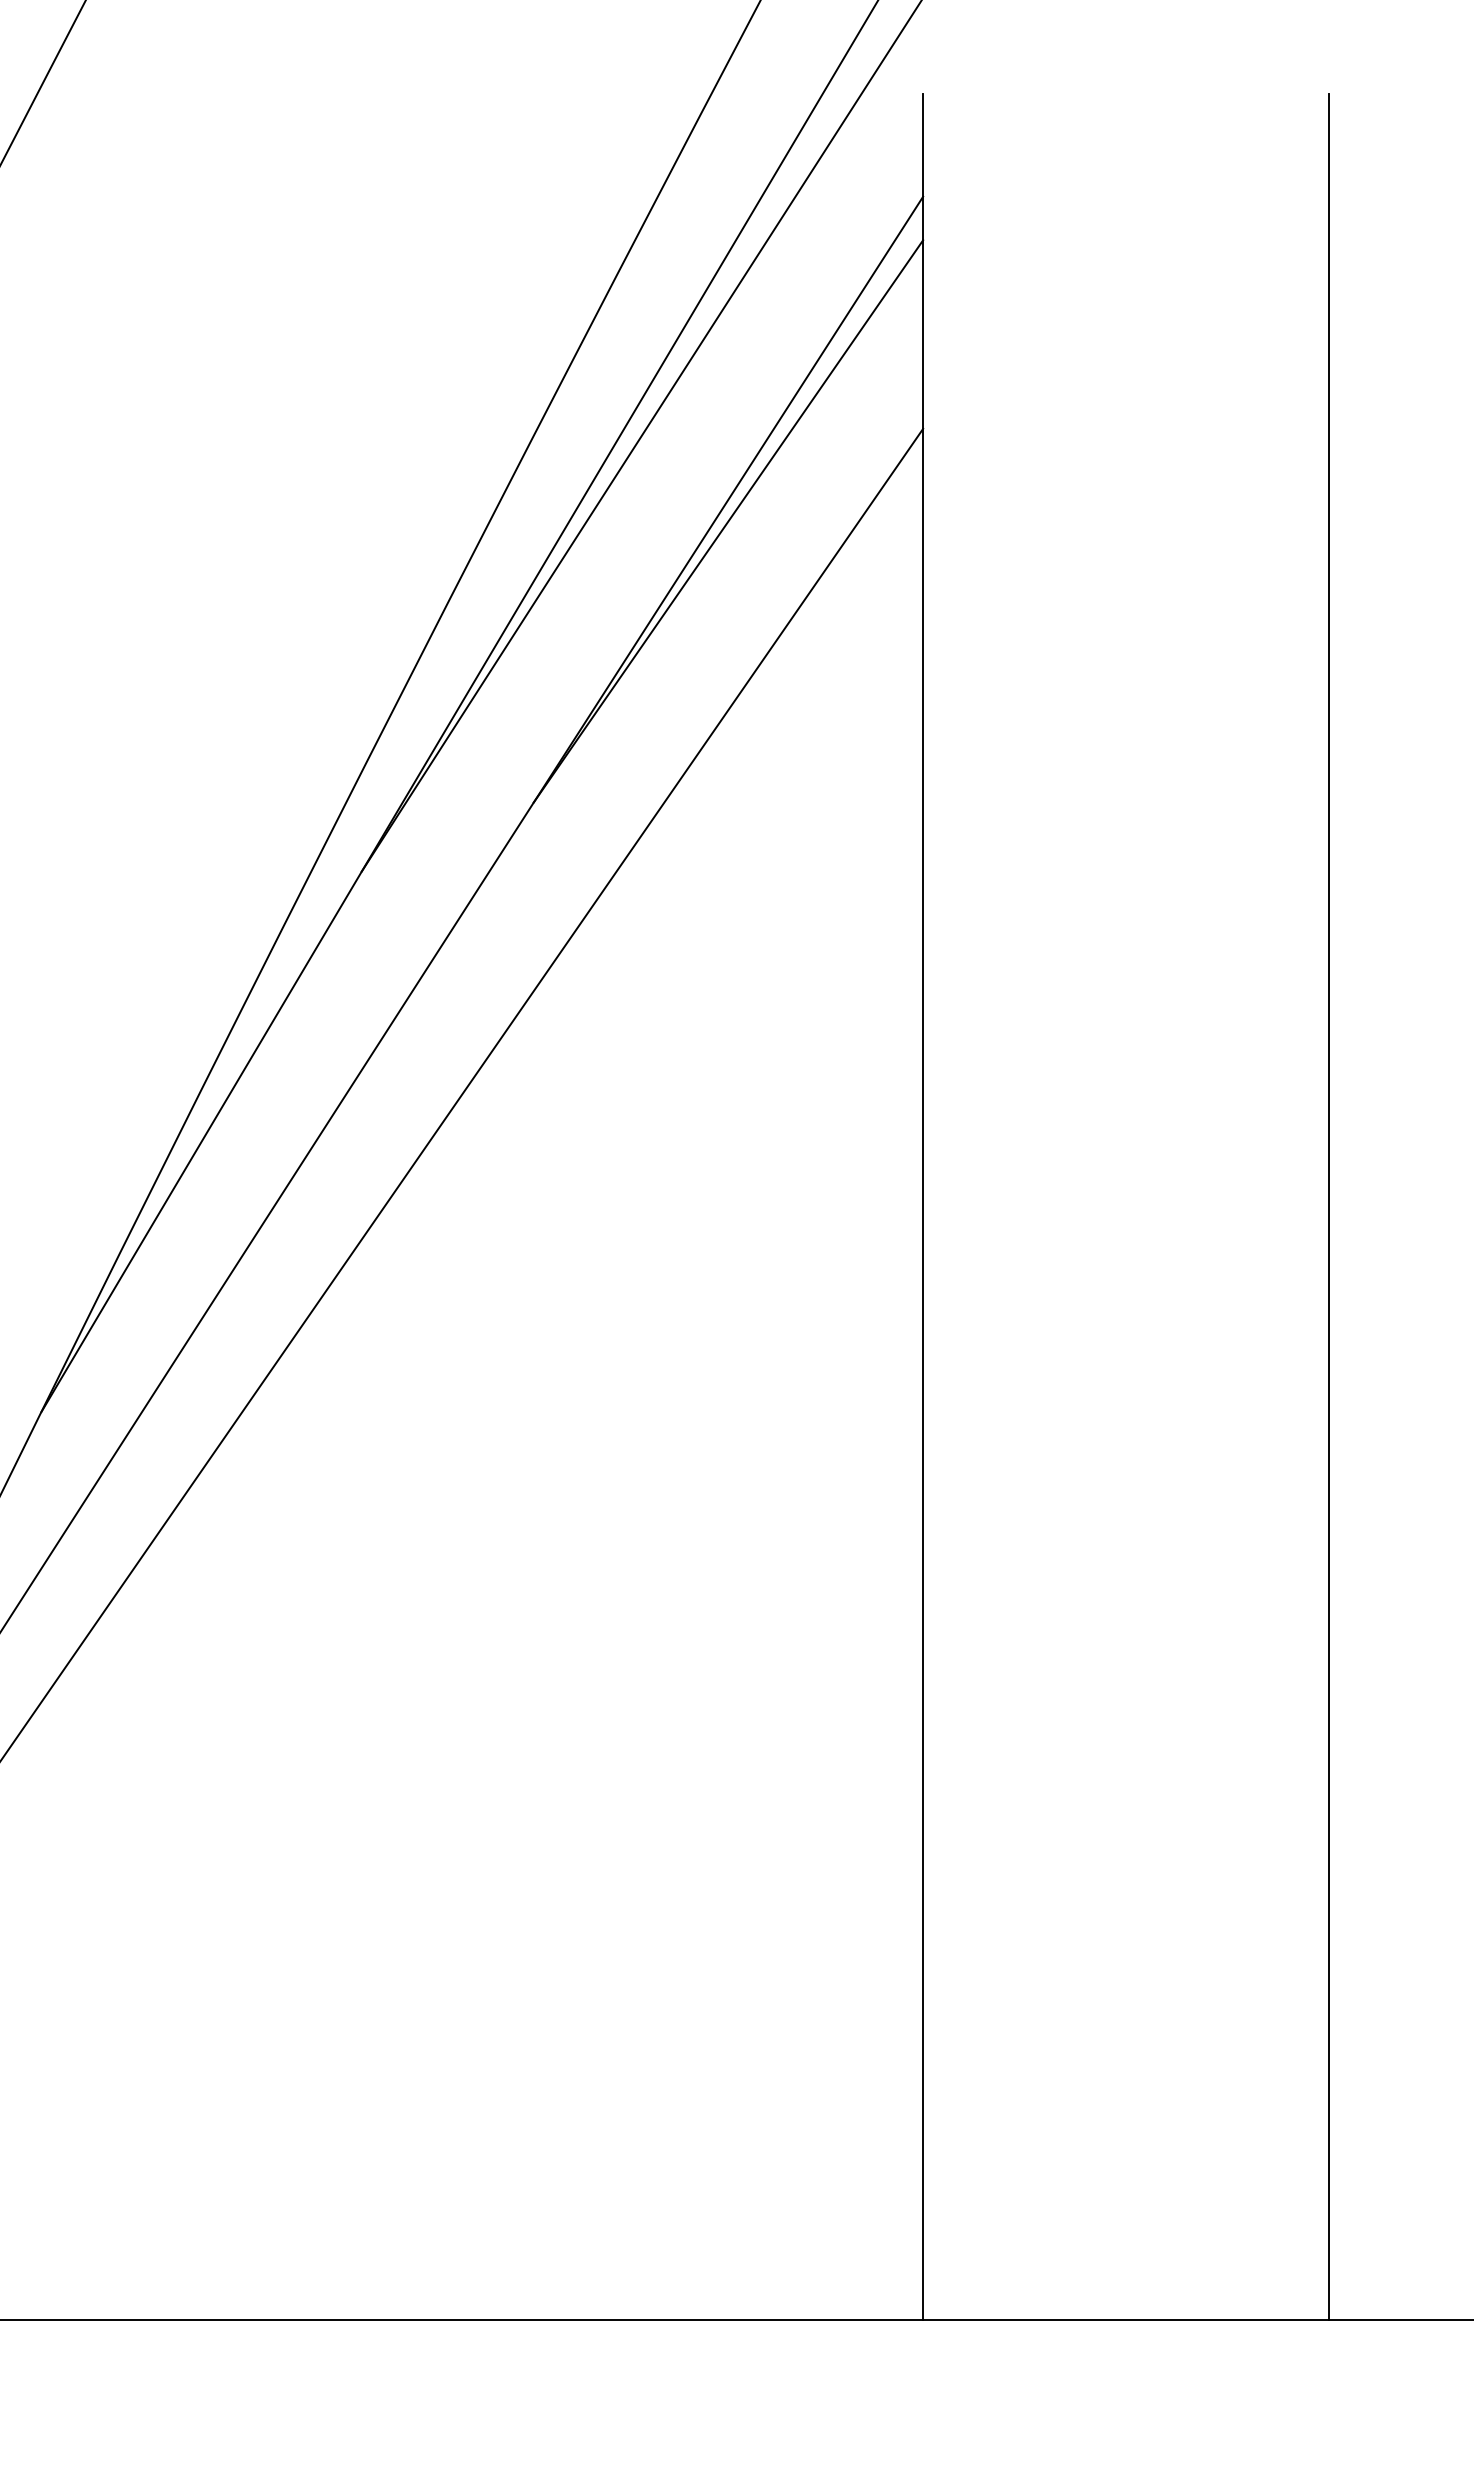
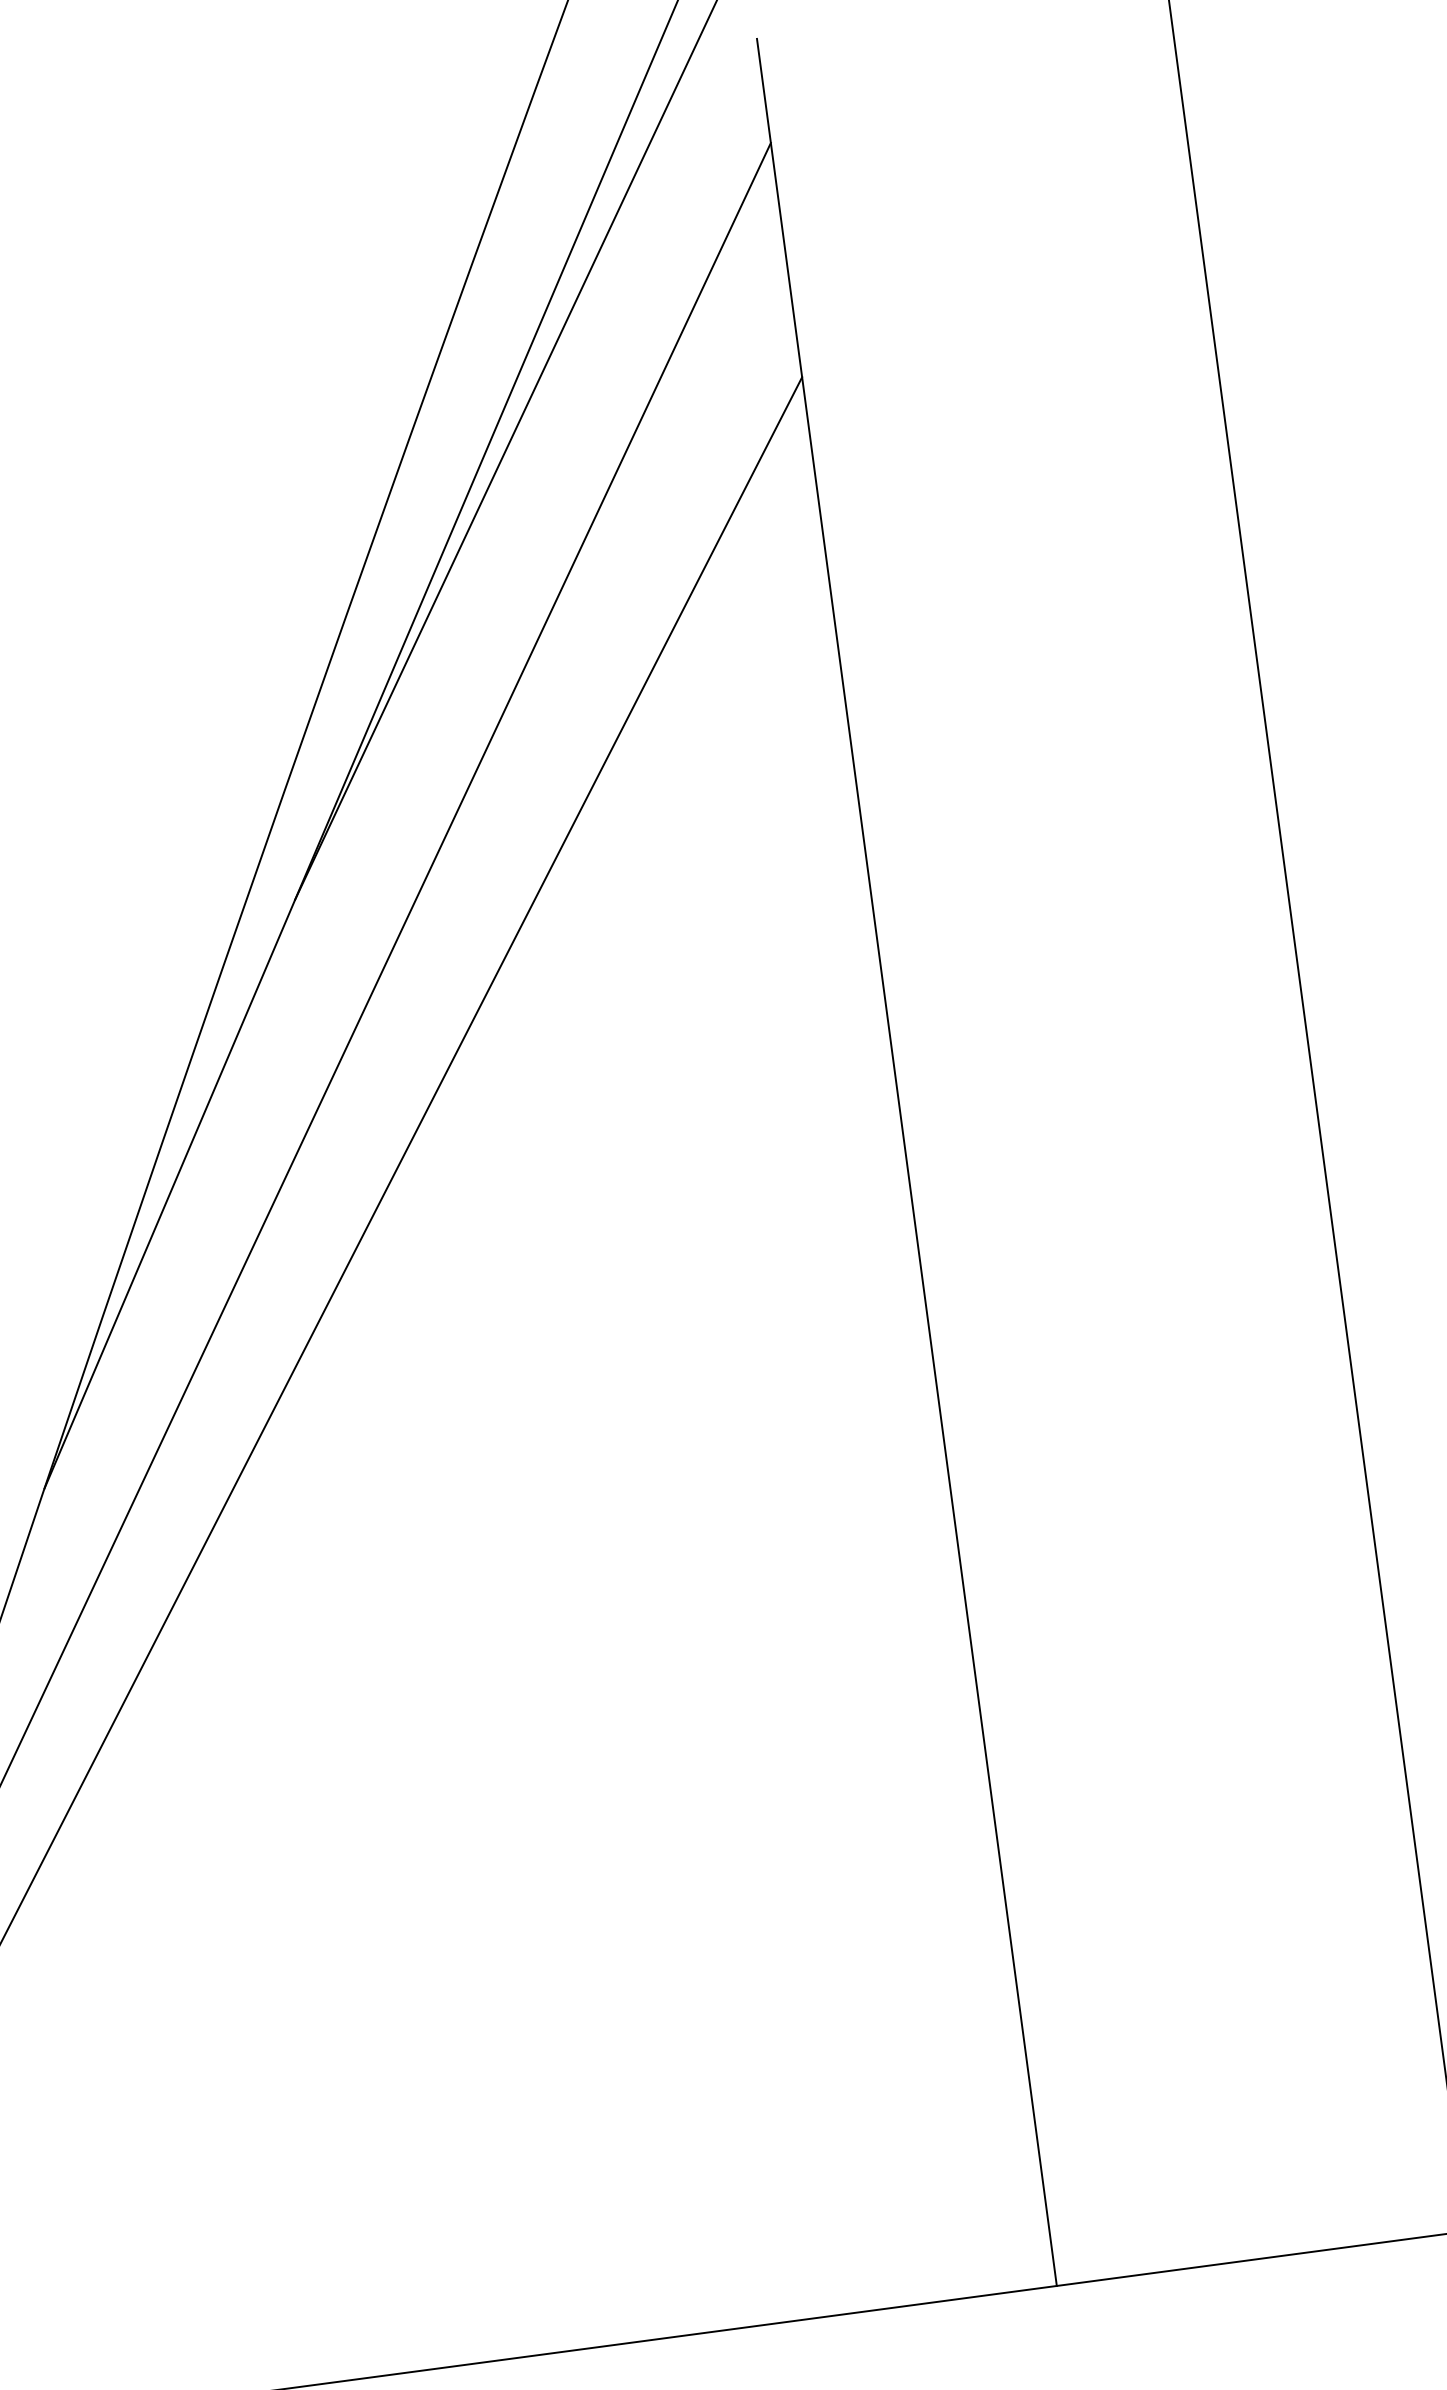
line: (728, 521) -> (618, 497), removed

